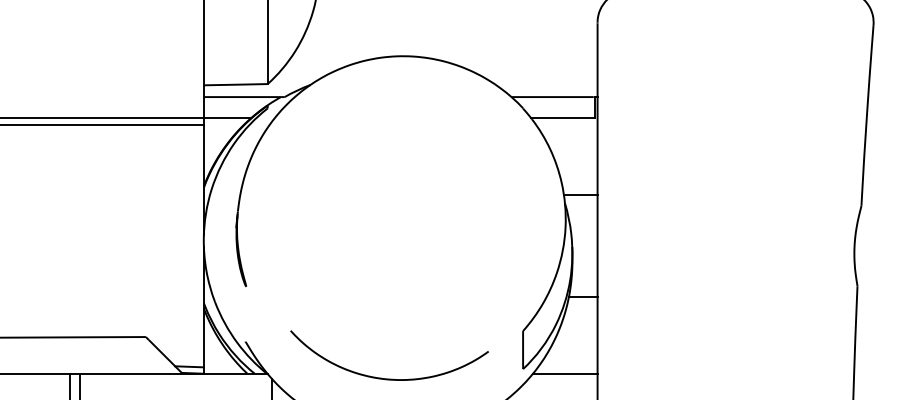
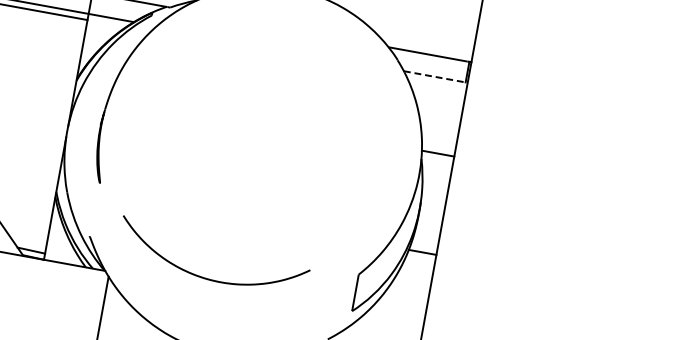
line: (563, 118) -> (434, 76), solid -> dashed
line: (565, 373) -> (392, 322), removed
part: (389, 378) -> (210, 278), moved

